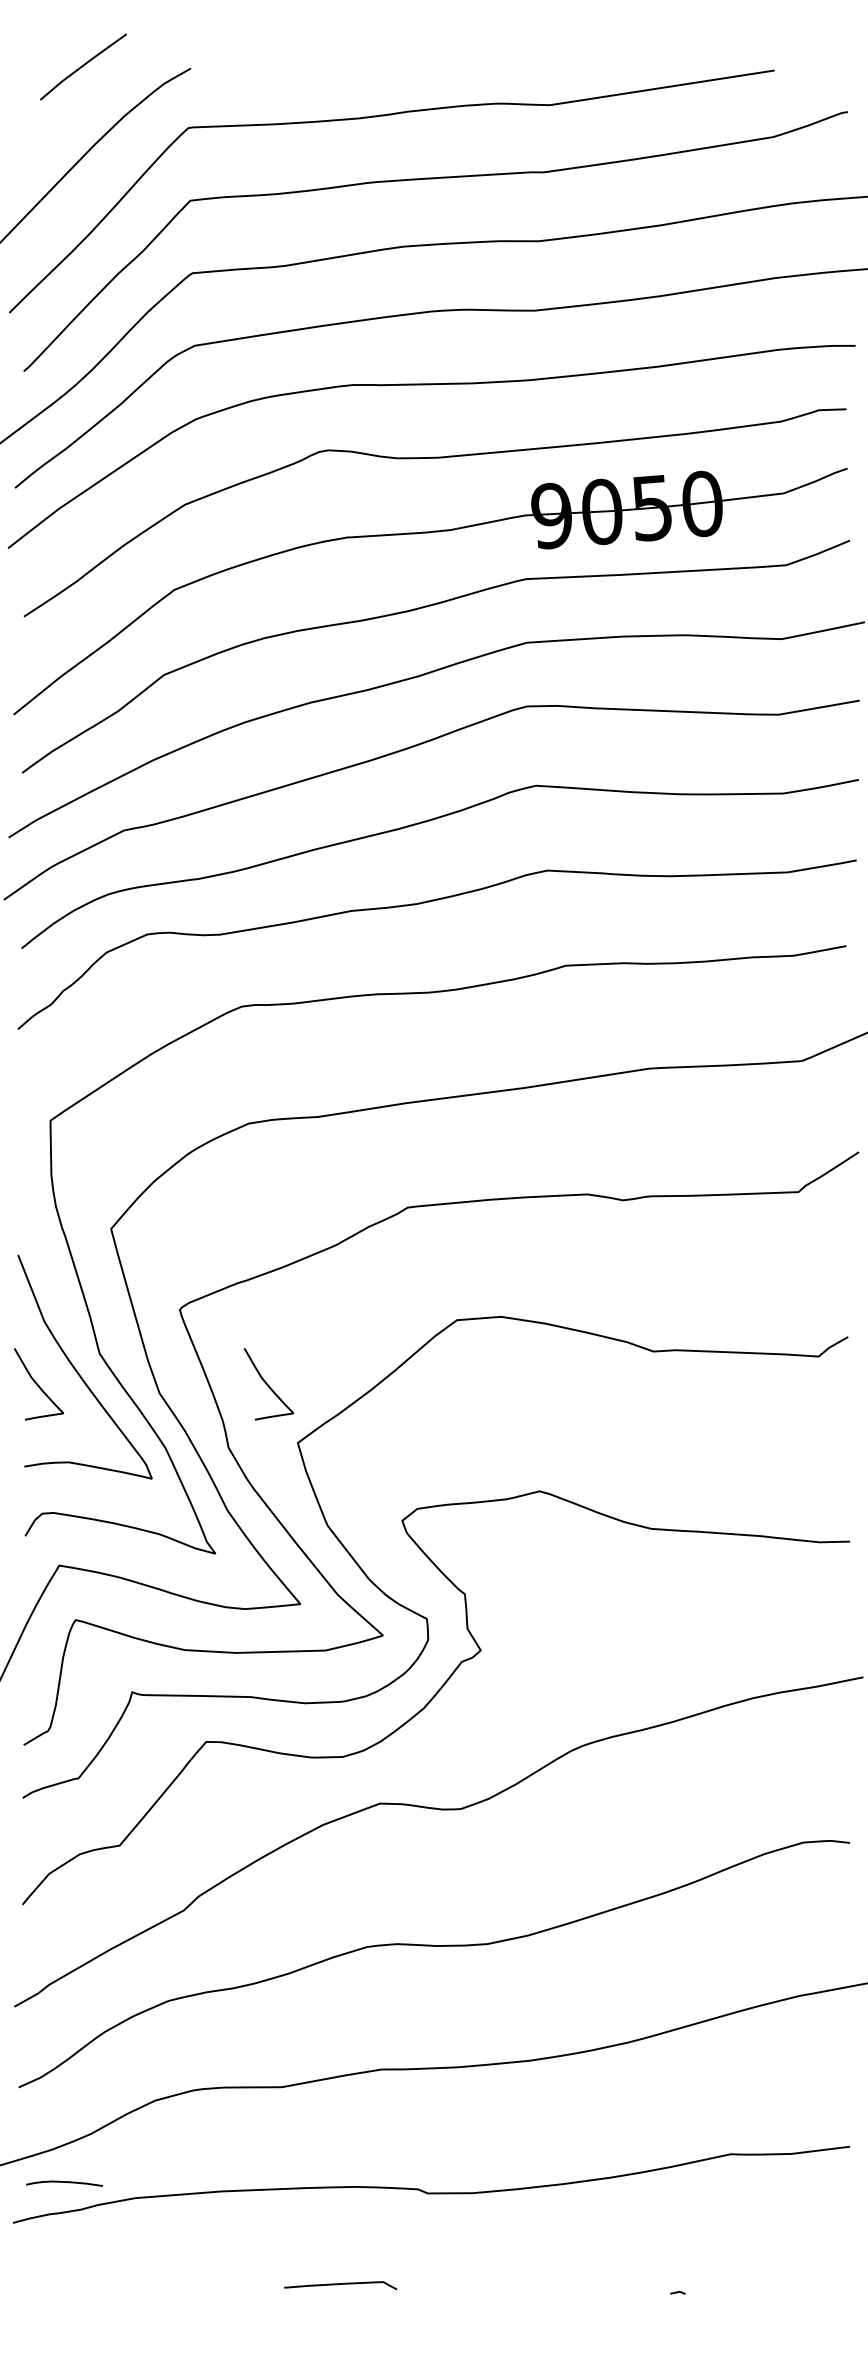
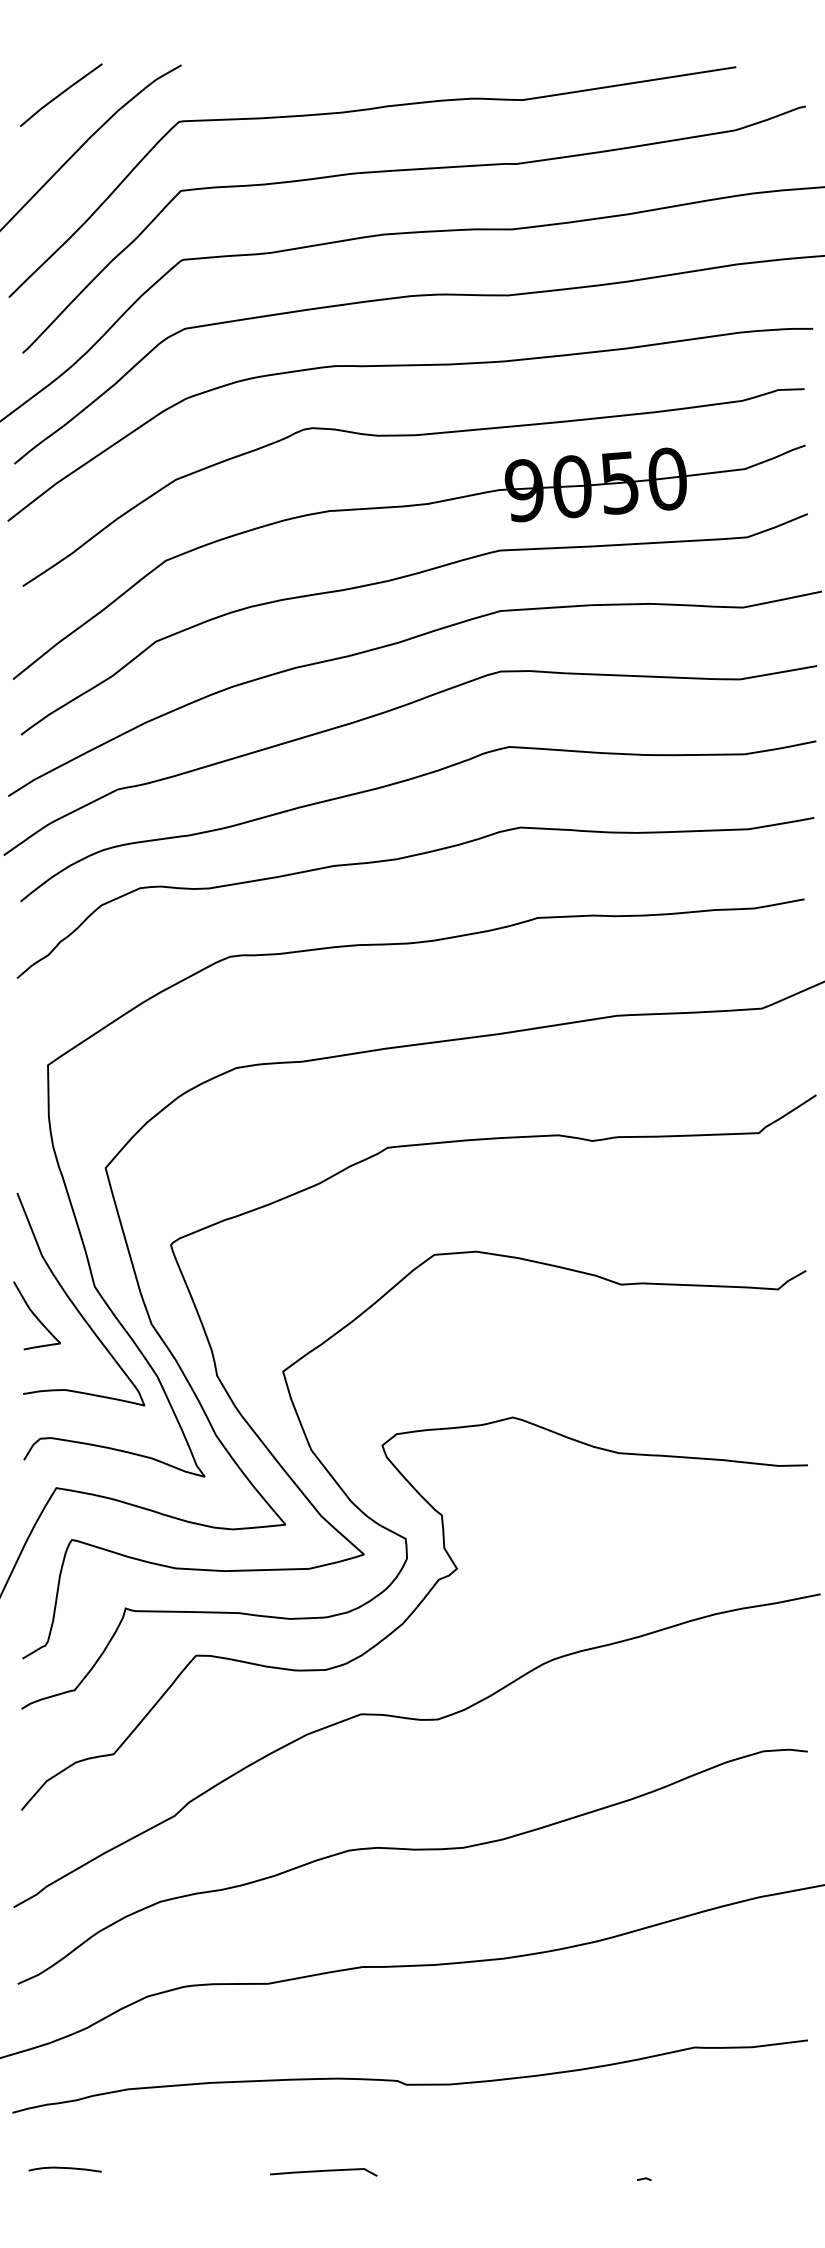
line: (83, 66) -> (61, 94), moved
curve: (268, 1384) -> (255, 1315), removed
curve: (64, 2182) -> (65, 2168), moved

